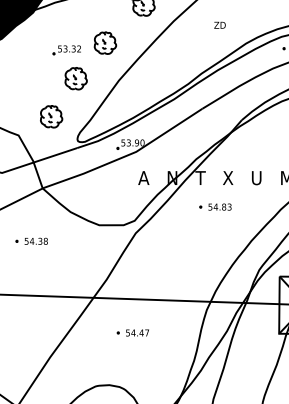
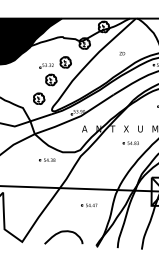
part: (214, 205) -> (130, 142), moved
line: (31, 239) -> (47, 159), moved
part: (133, 333) -> (89, 205), moved

